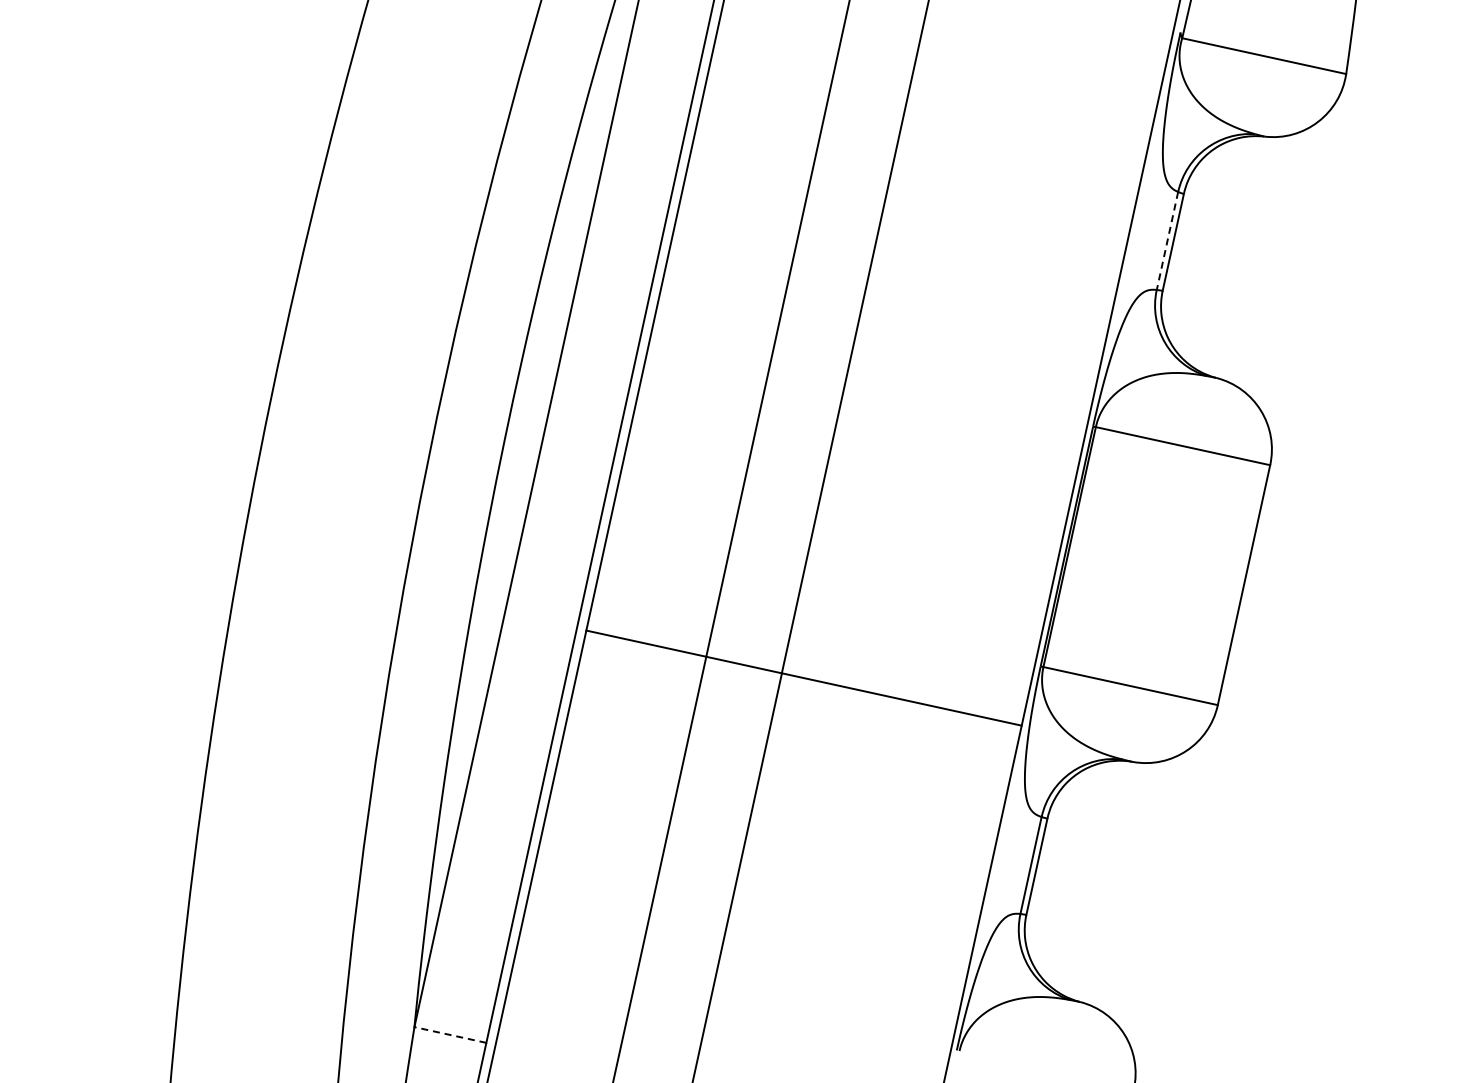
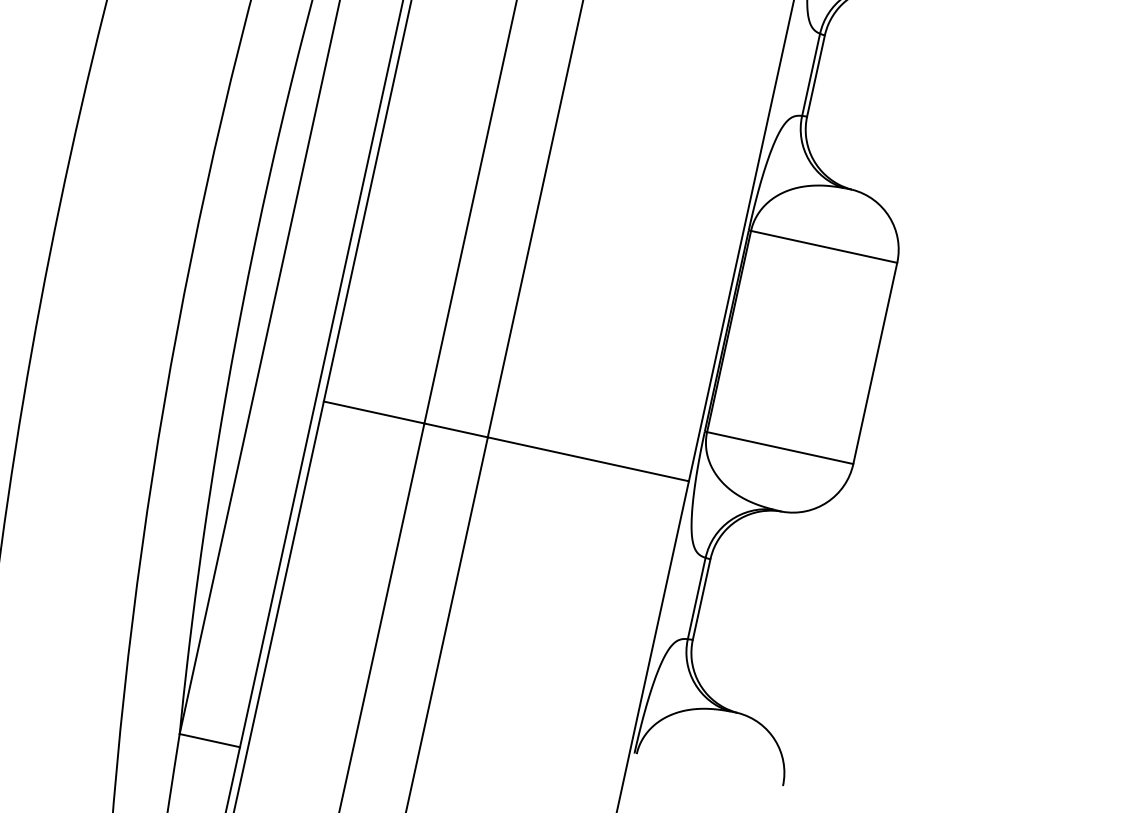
line: (1167, 241) -> (811, 75), dashed -> solid
line: (450, 1035) -> (209, 741), dashed -> solid

